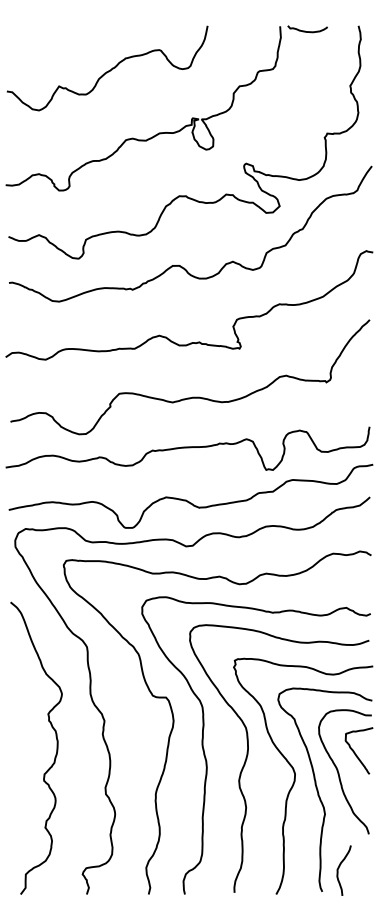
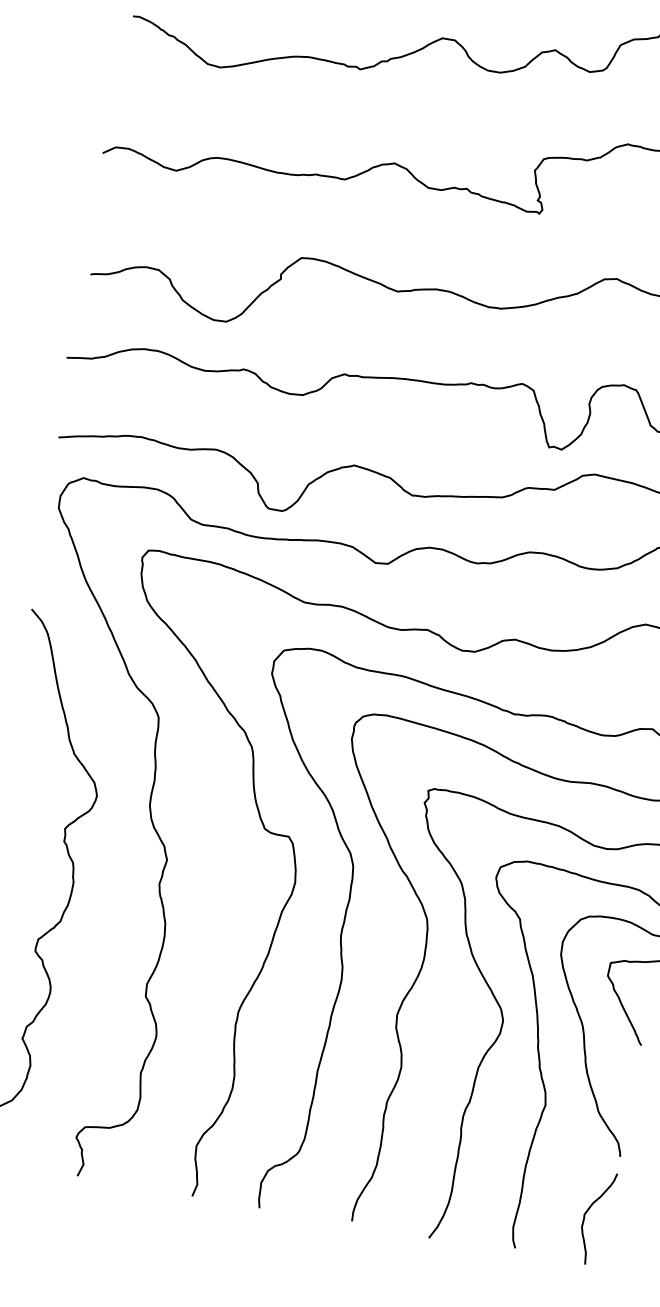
curve: (339, 868) -> (588, 1212), moved

